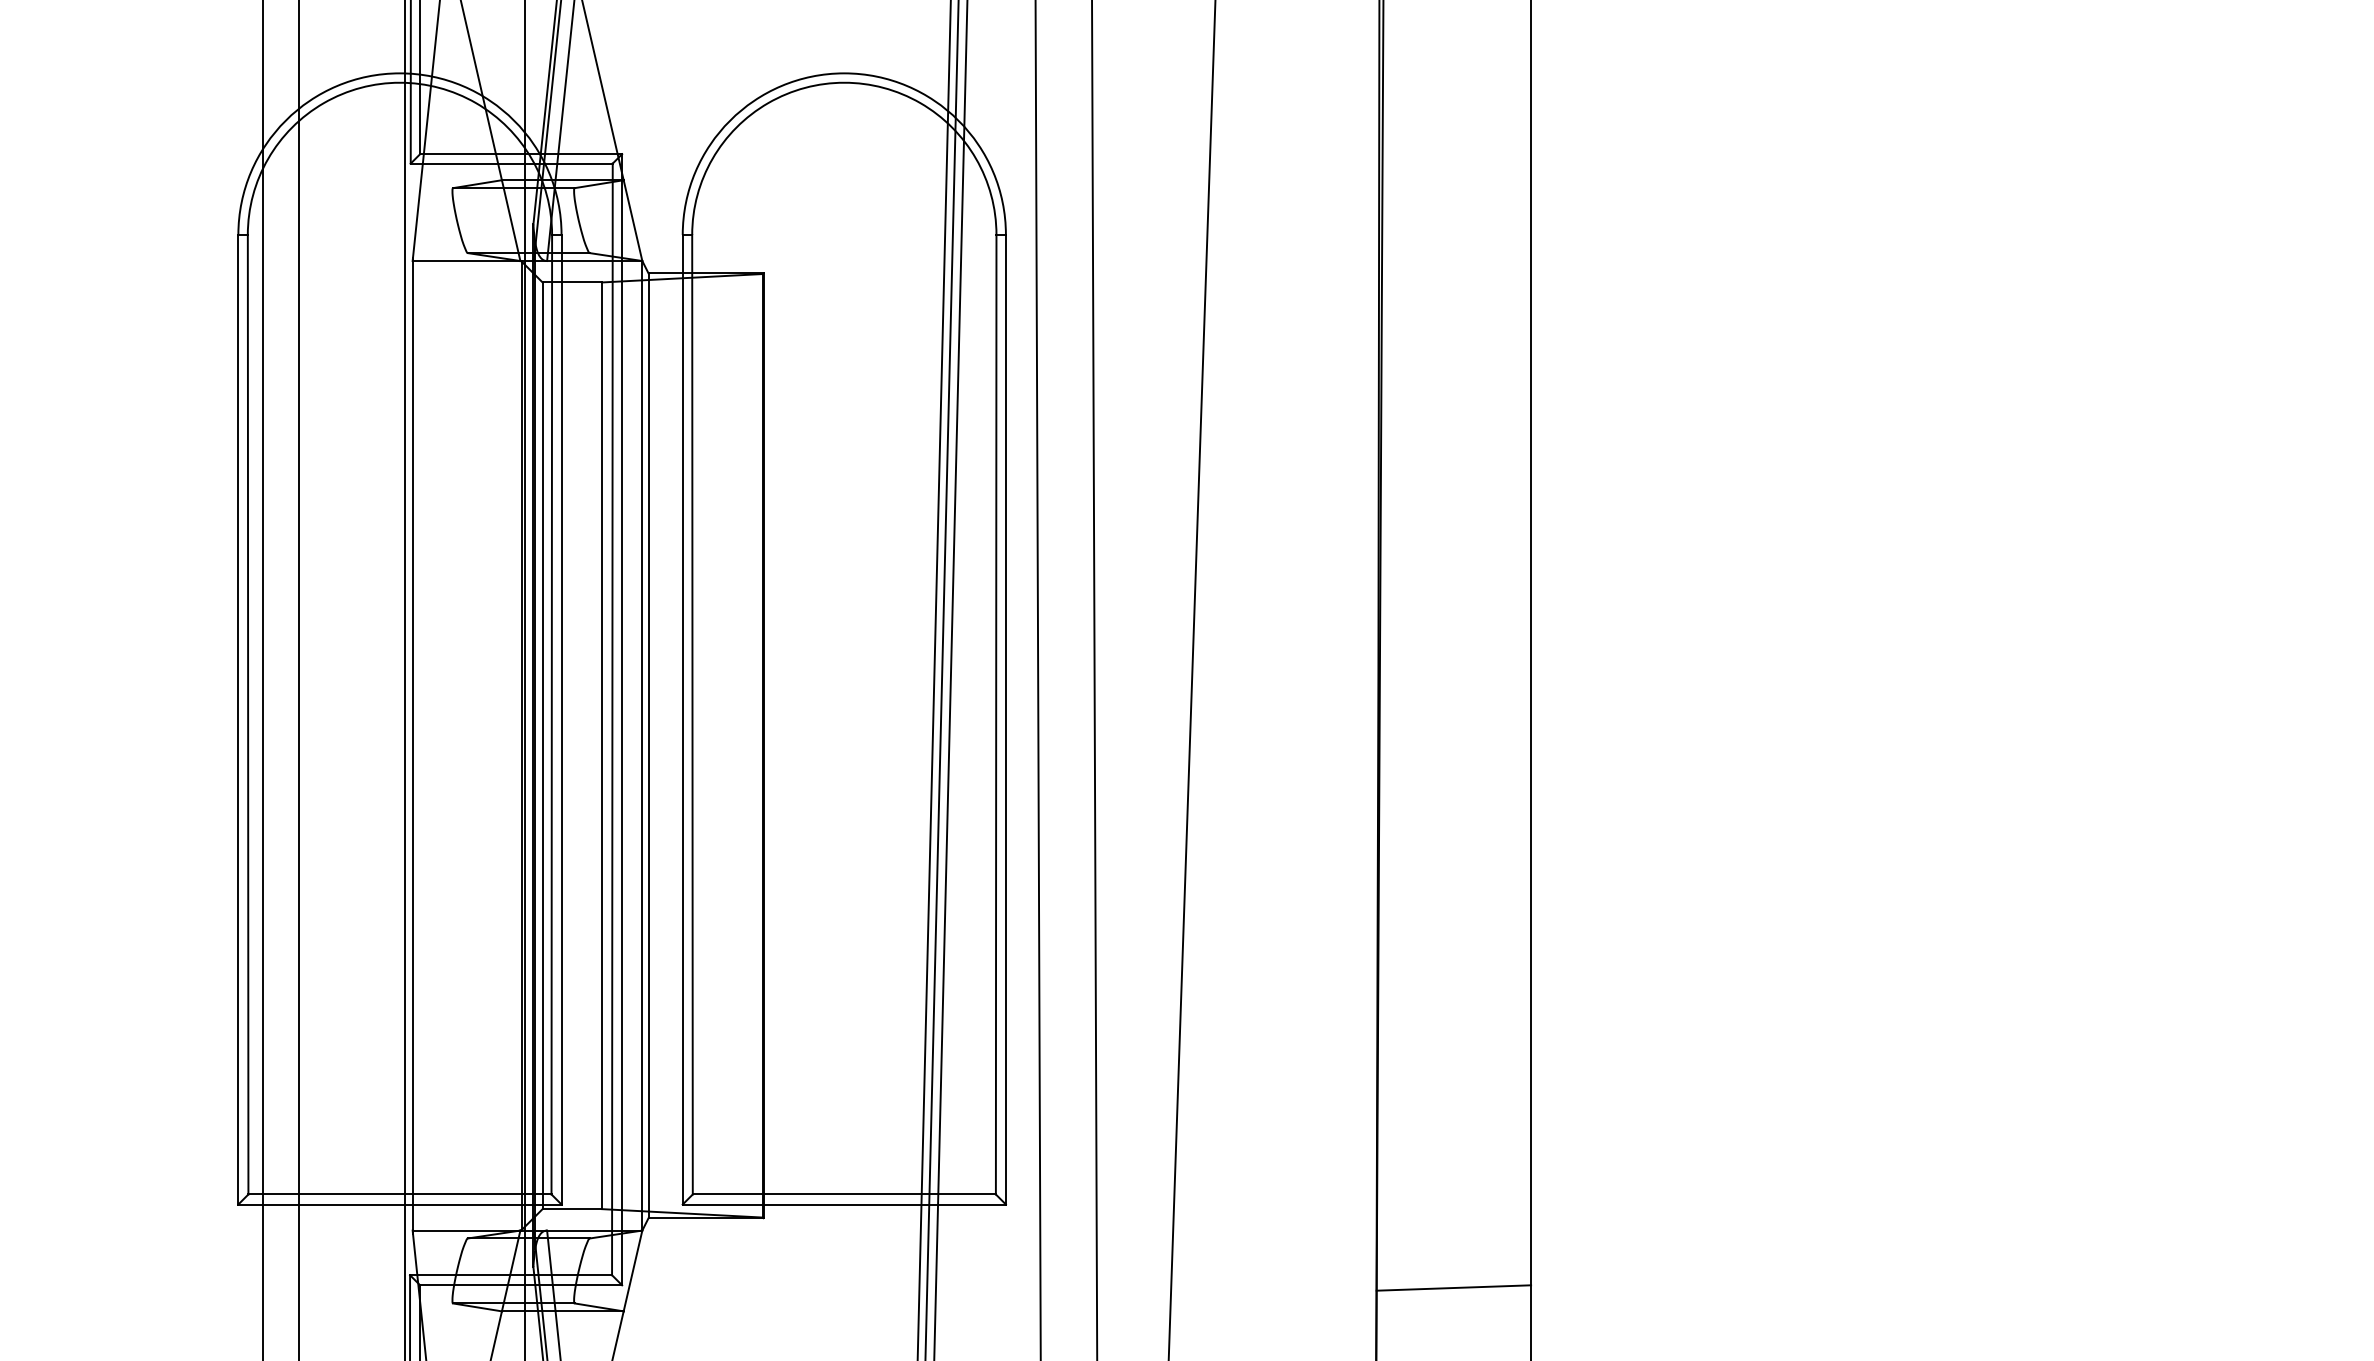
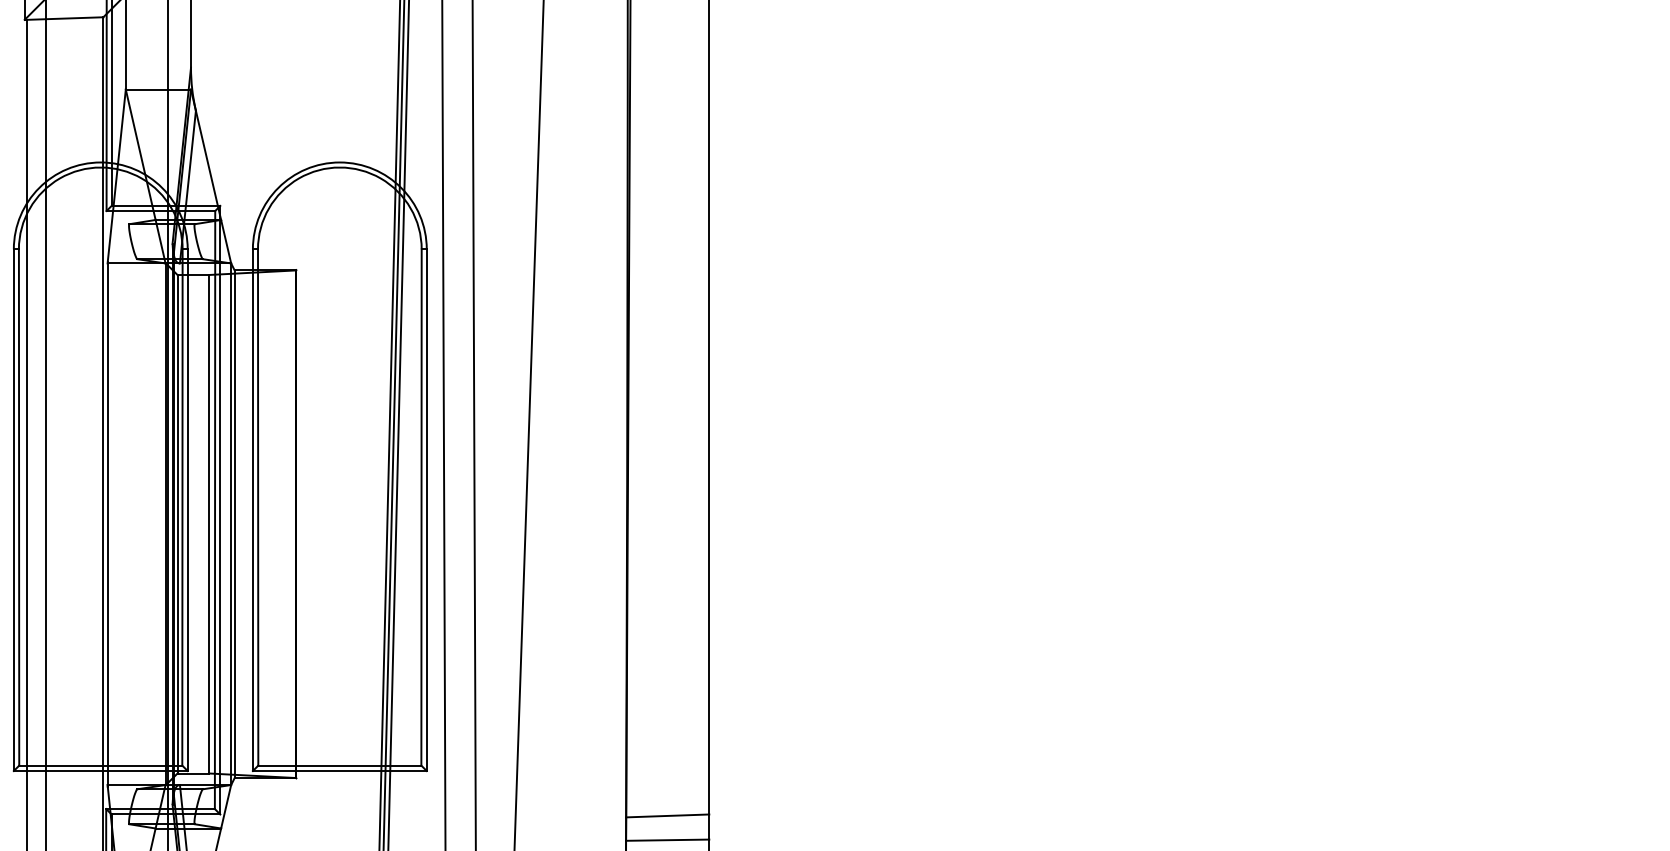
line: (1453, 1331) -> (667, 839), added

